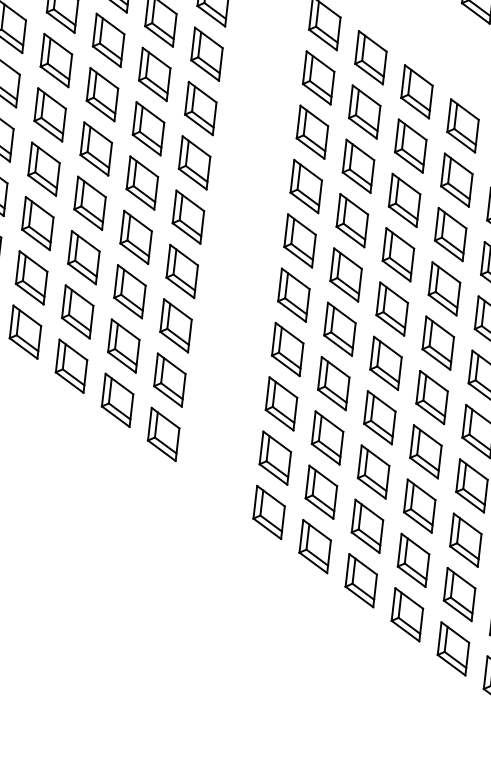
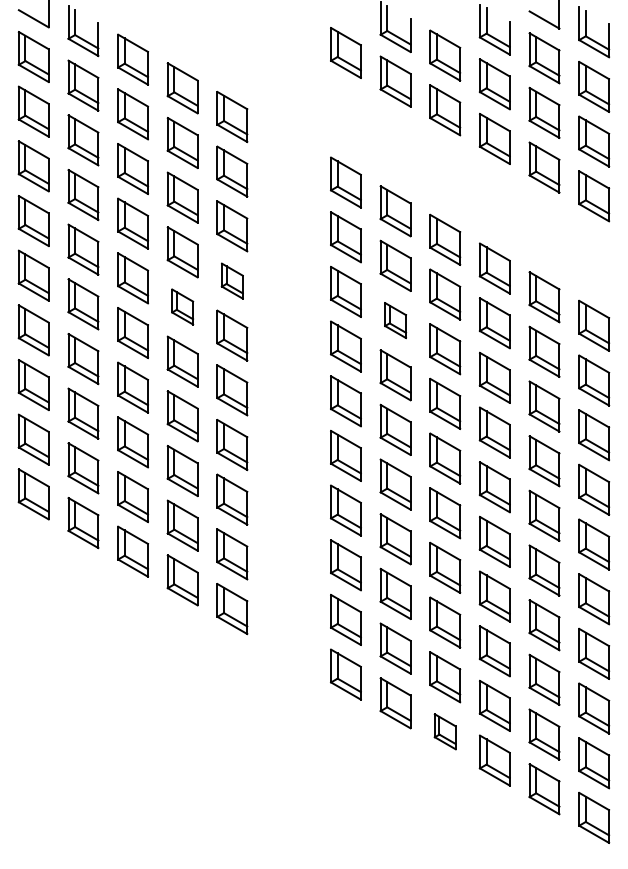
part: (200, 109) -> (232, 281), size x0.7
part: (148, 128) -> (182, 306), size x0.7
part: (358, 166) -> (395, 320), size x0.7
part: (361, 580) -> (445, 731), size x0.7

